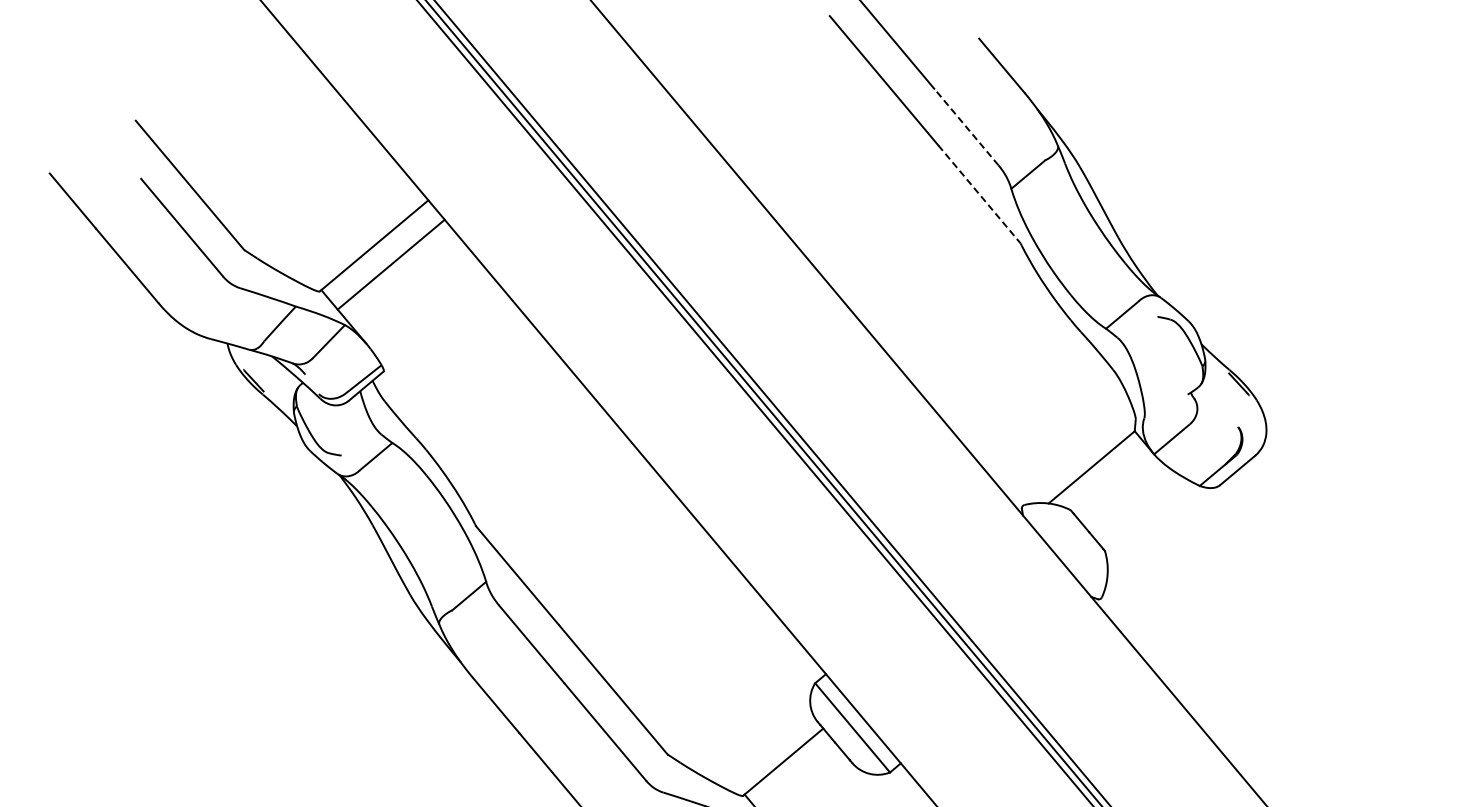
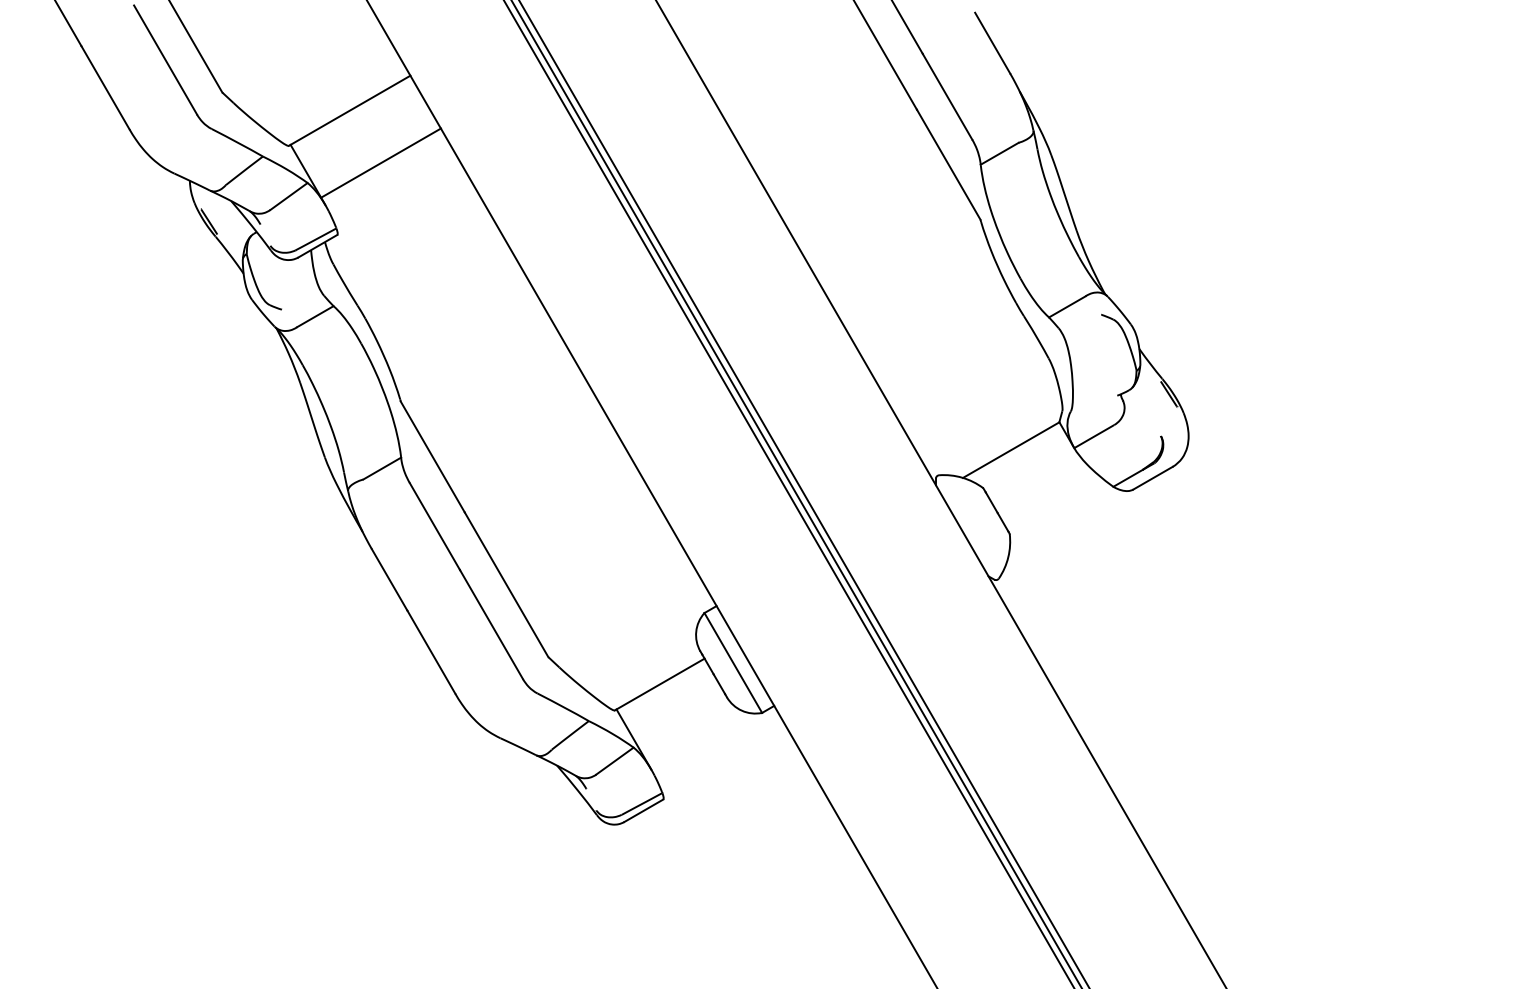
line: (966, 126) -> (947, 96), dashed -> solid
line: (979, 195) -> (948, 165), dashed -> solid
line: (390, 264) -> (380, 162), moved

